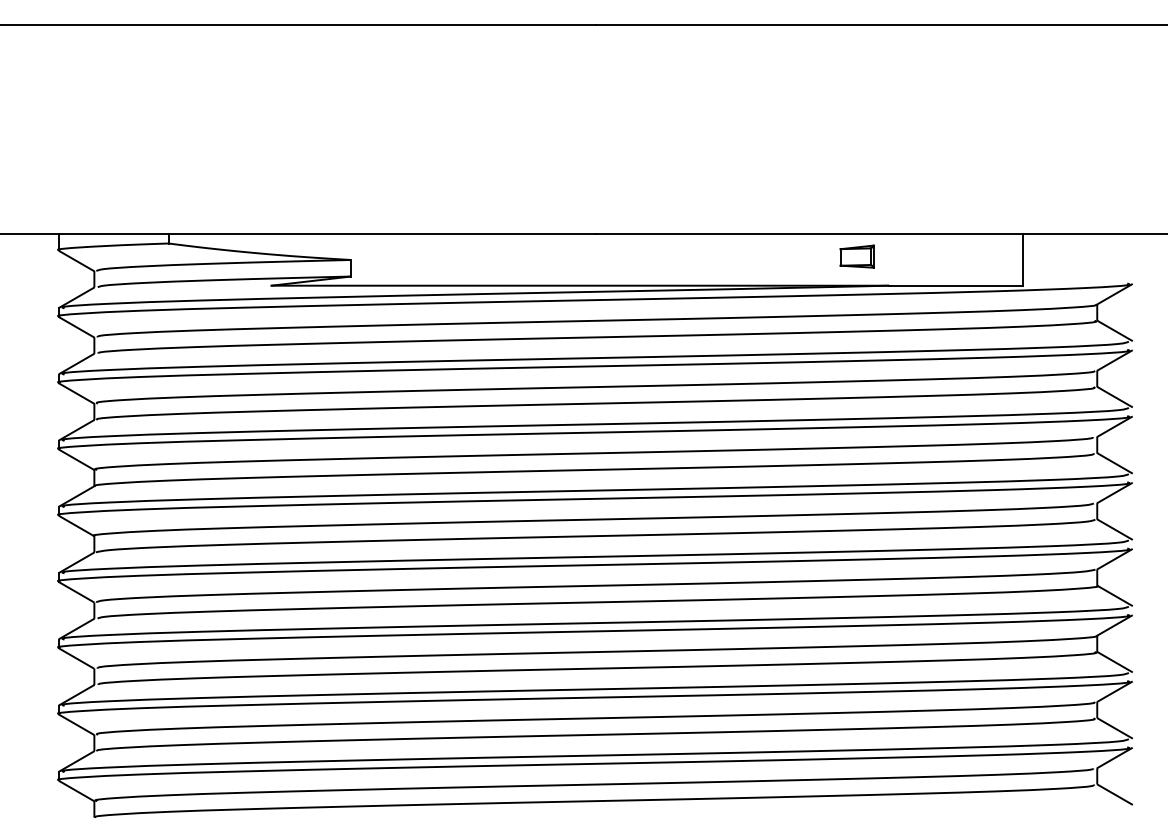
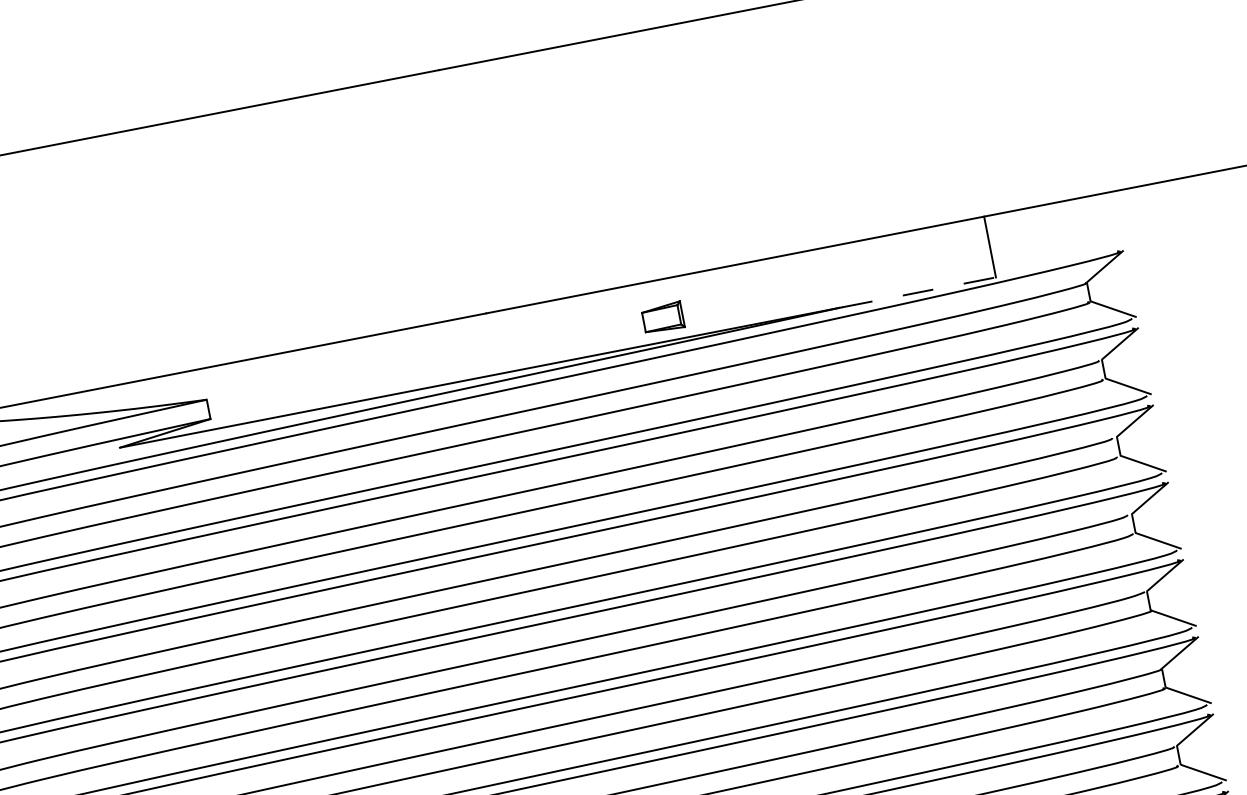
part: (856, 256) -> (662, 317), moved
line: (957, 285) -> (919, 292), solid -> dashed

